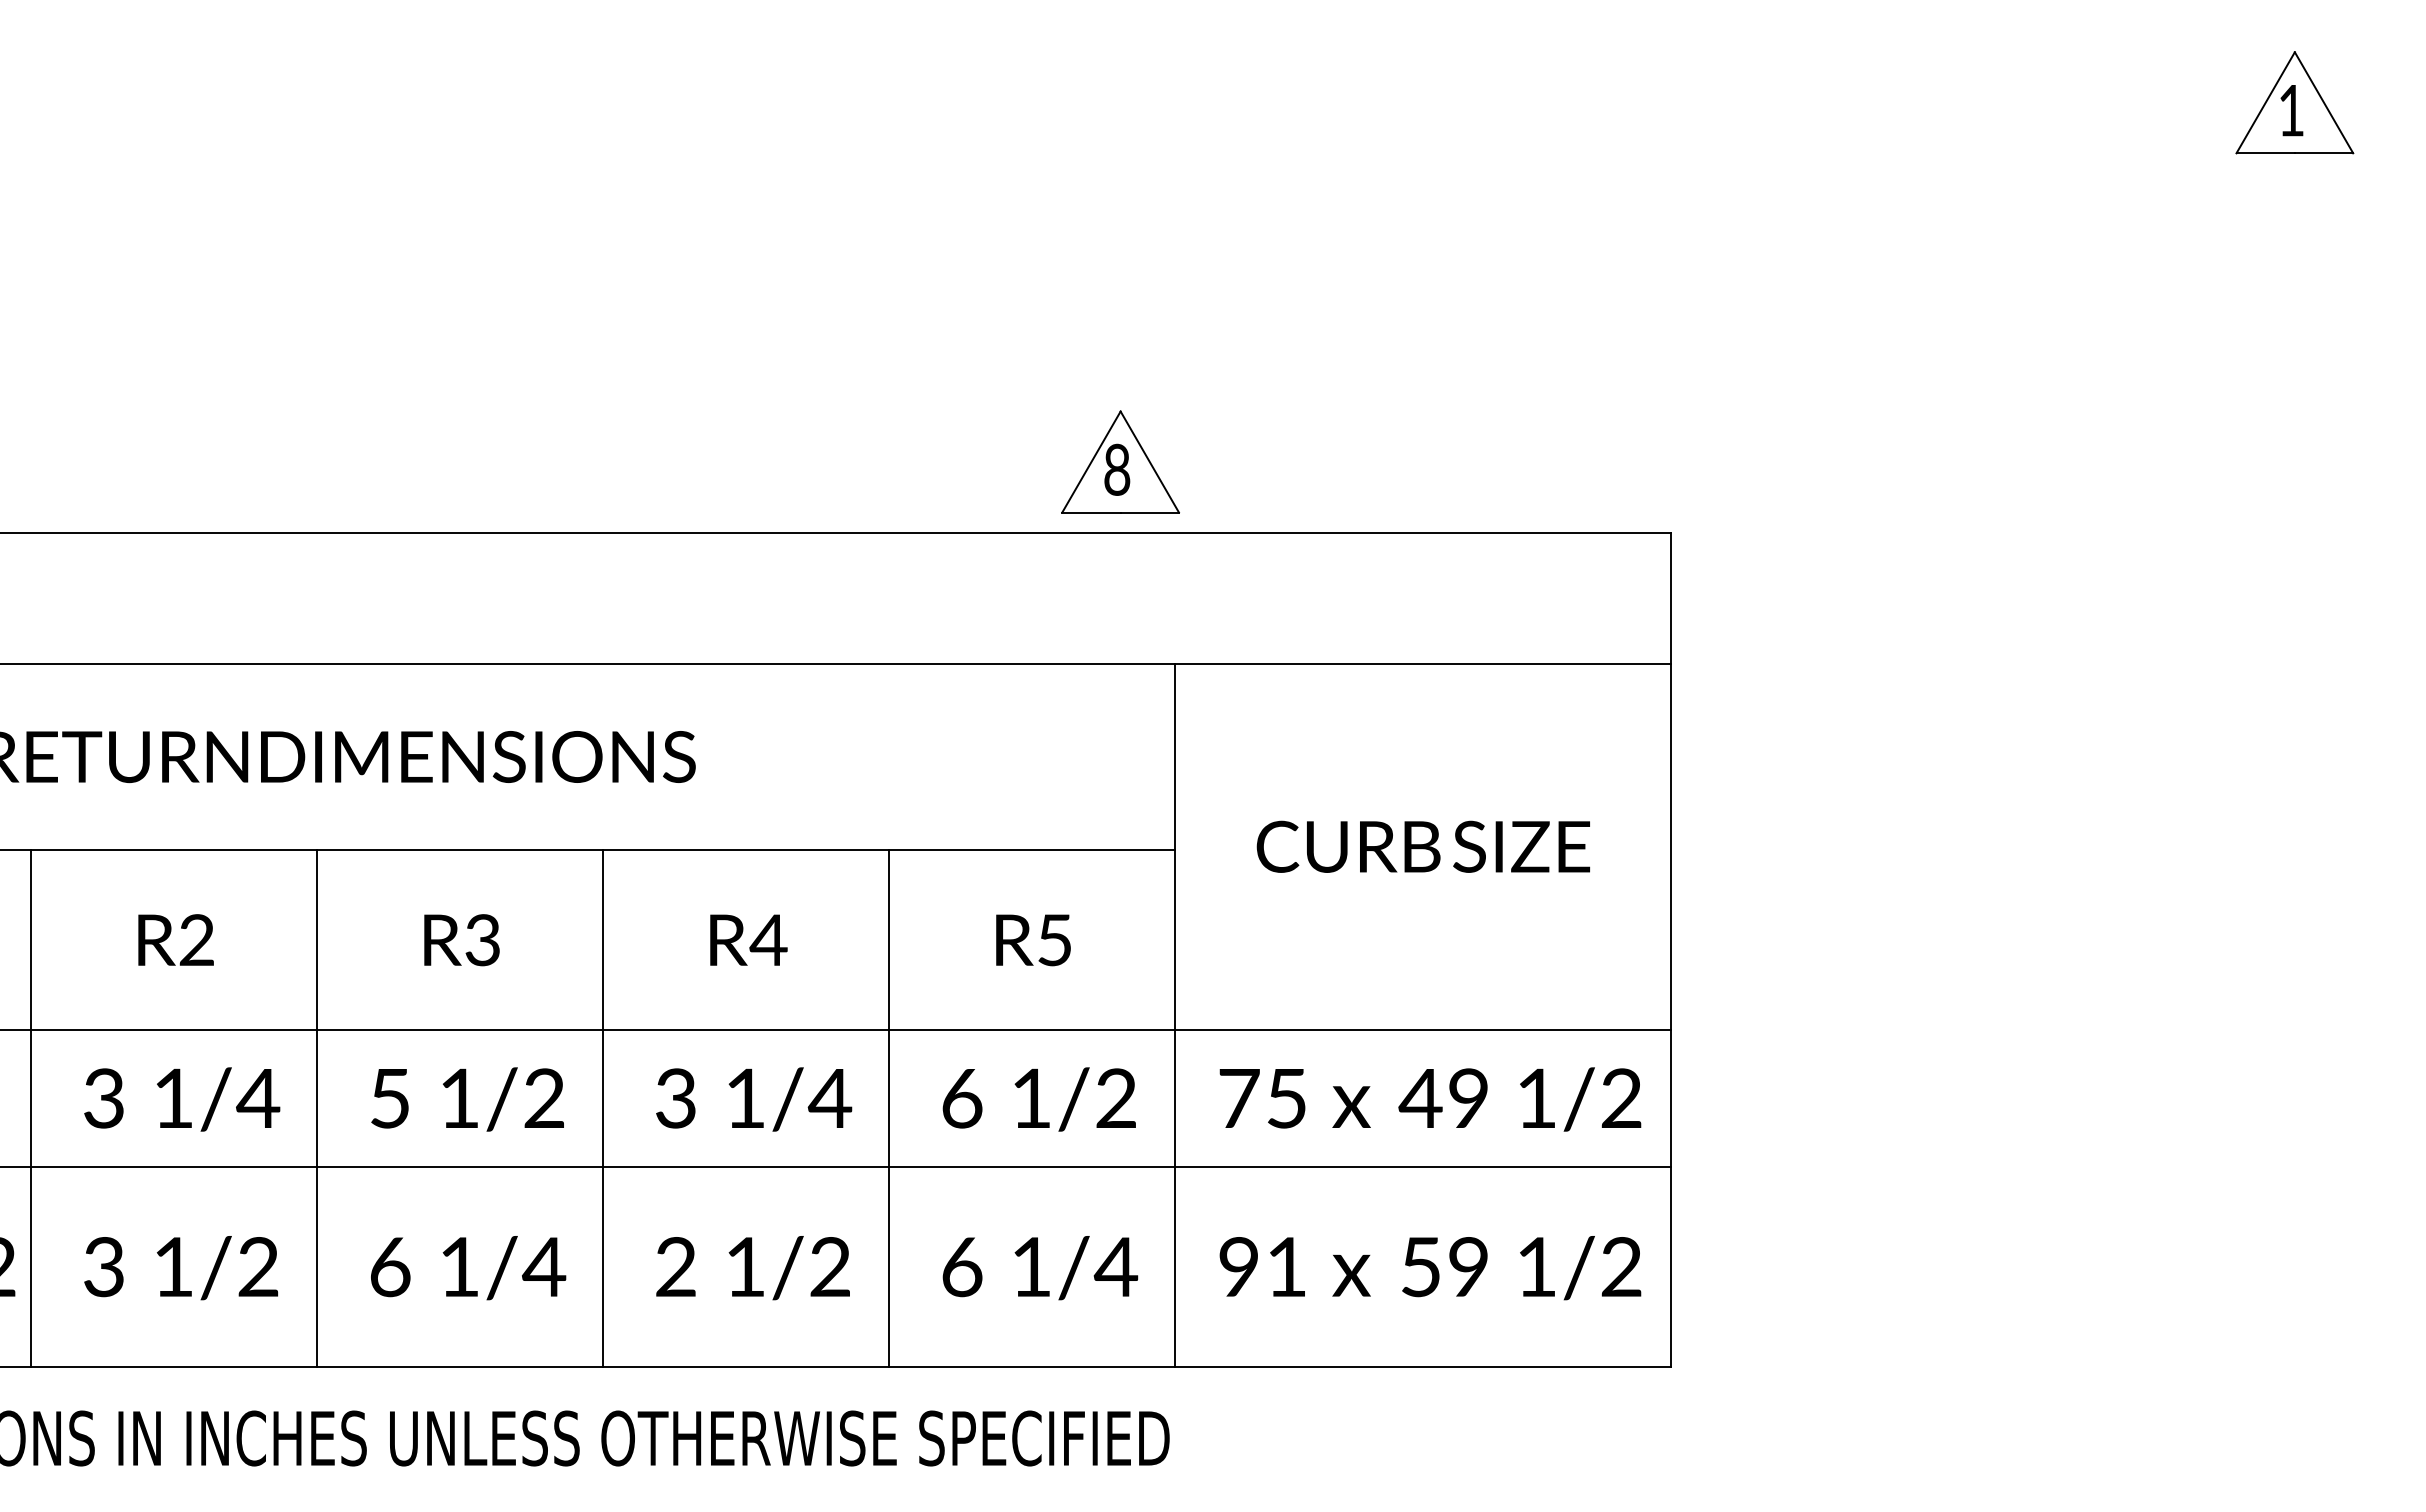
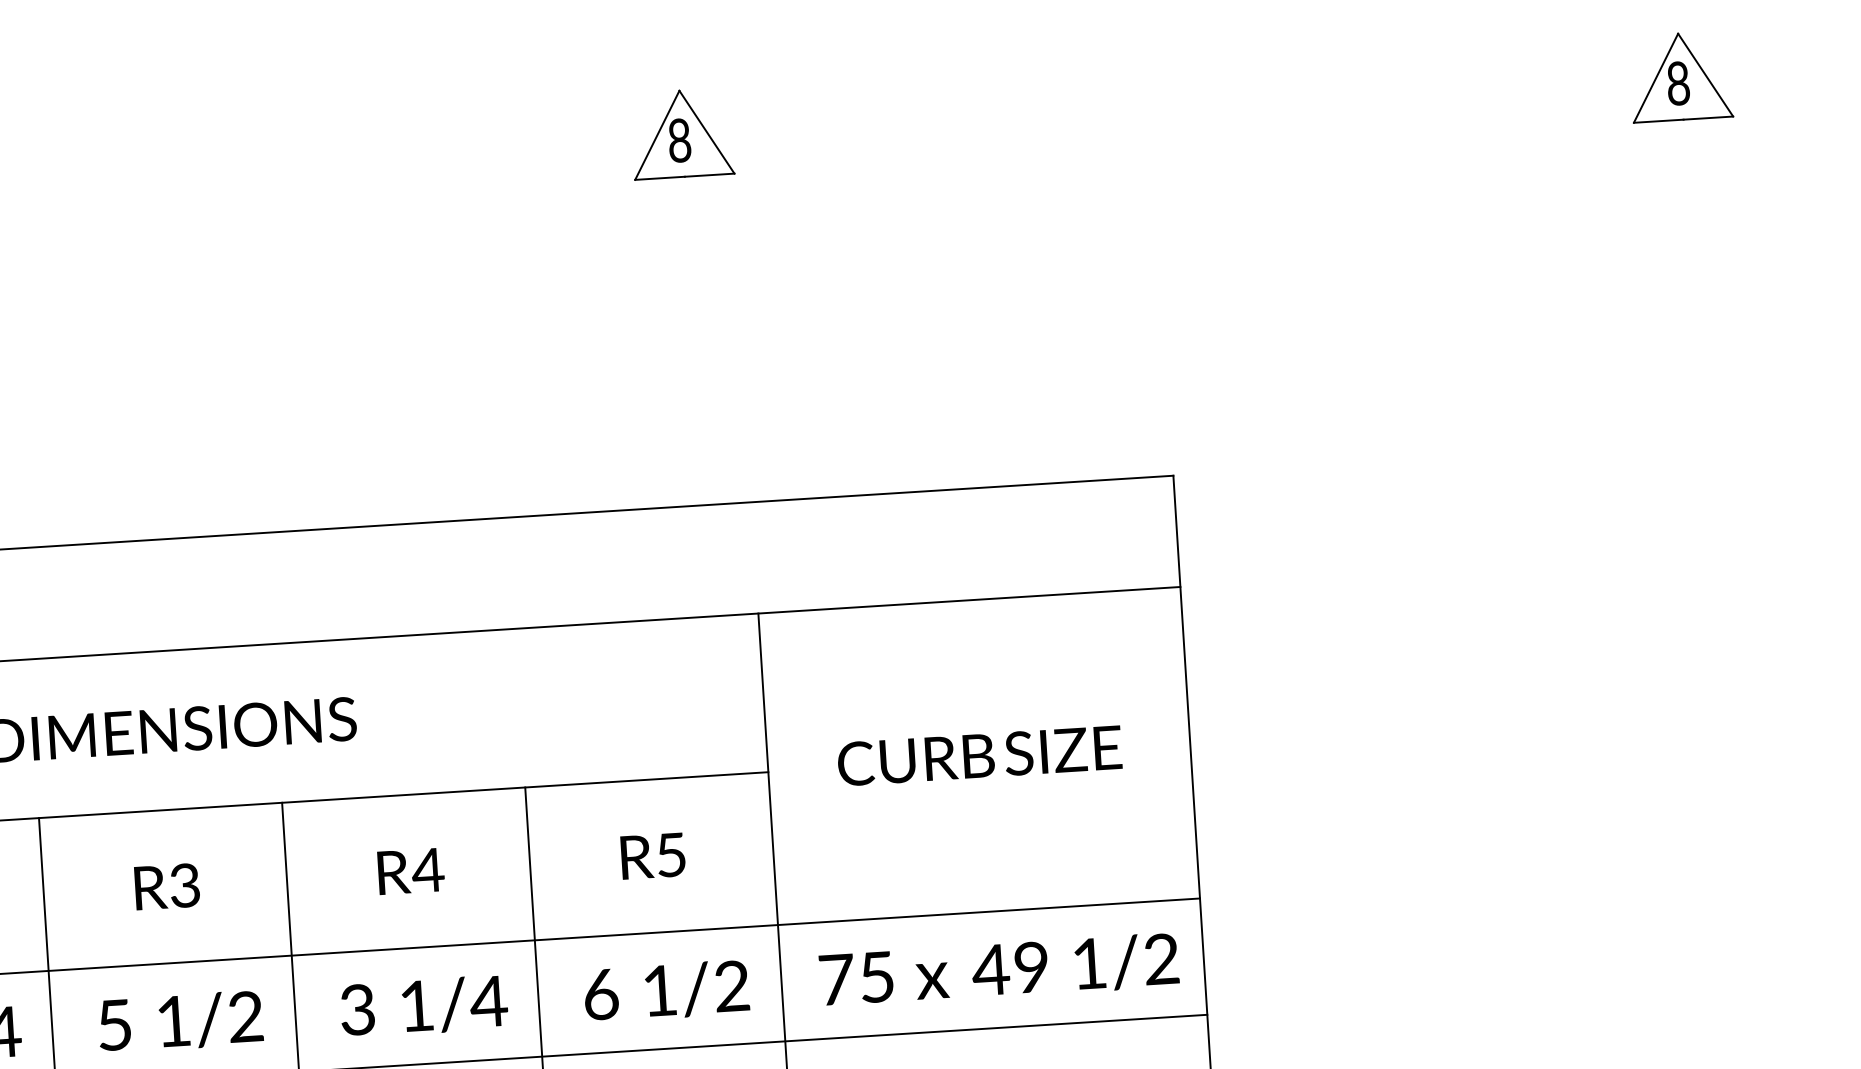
text: (2291, 110) -> (1678, 83), 1 -> 8
part: (1120, 461) -> (681, 133), moved

